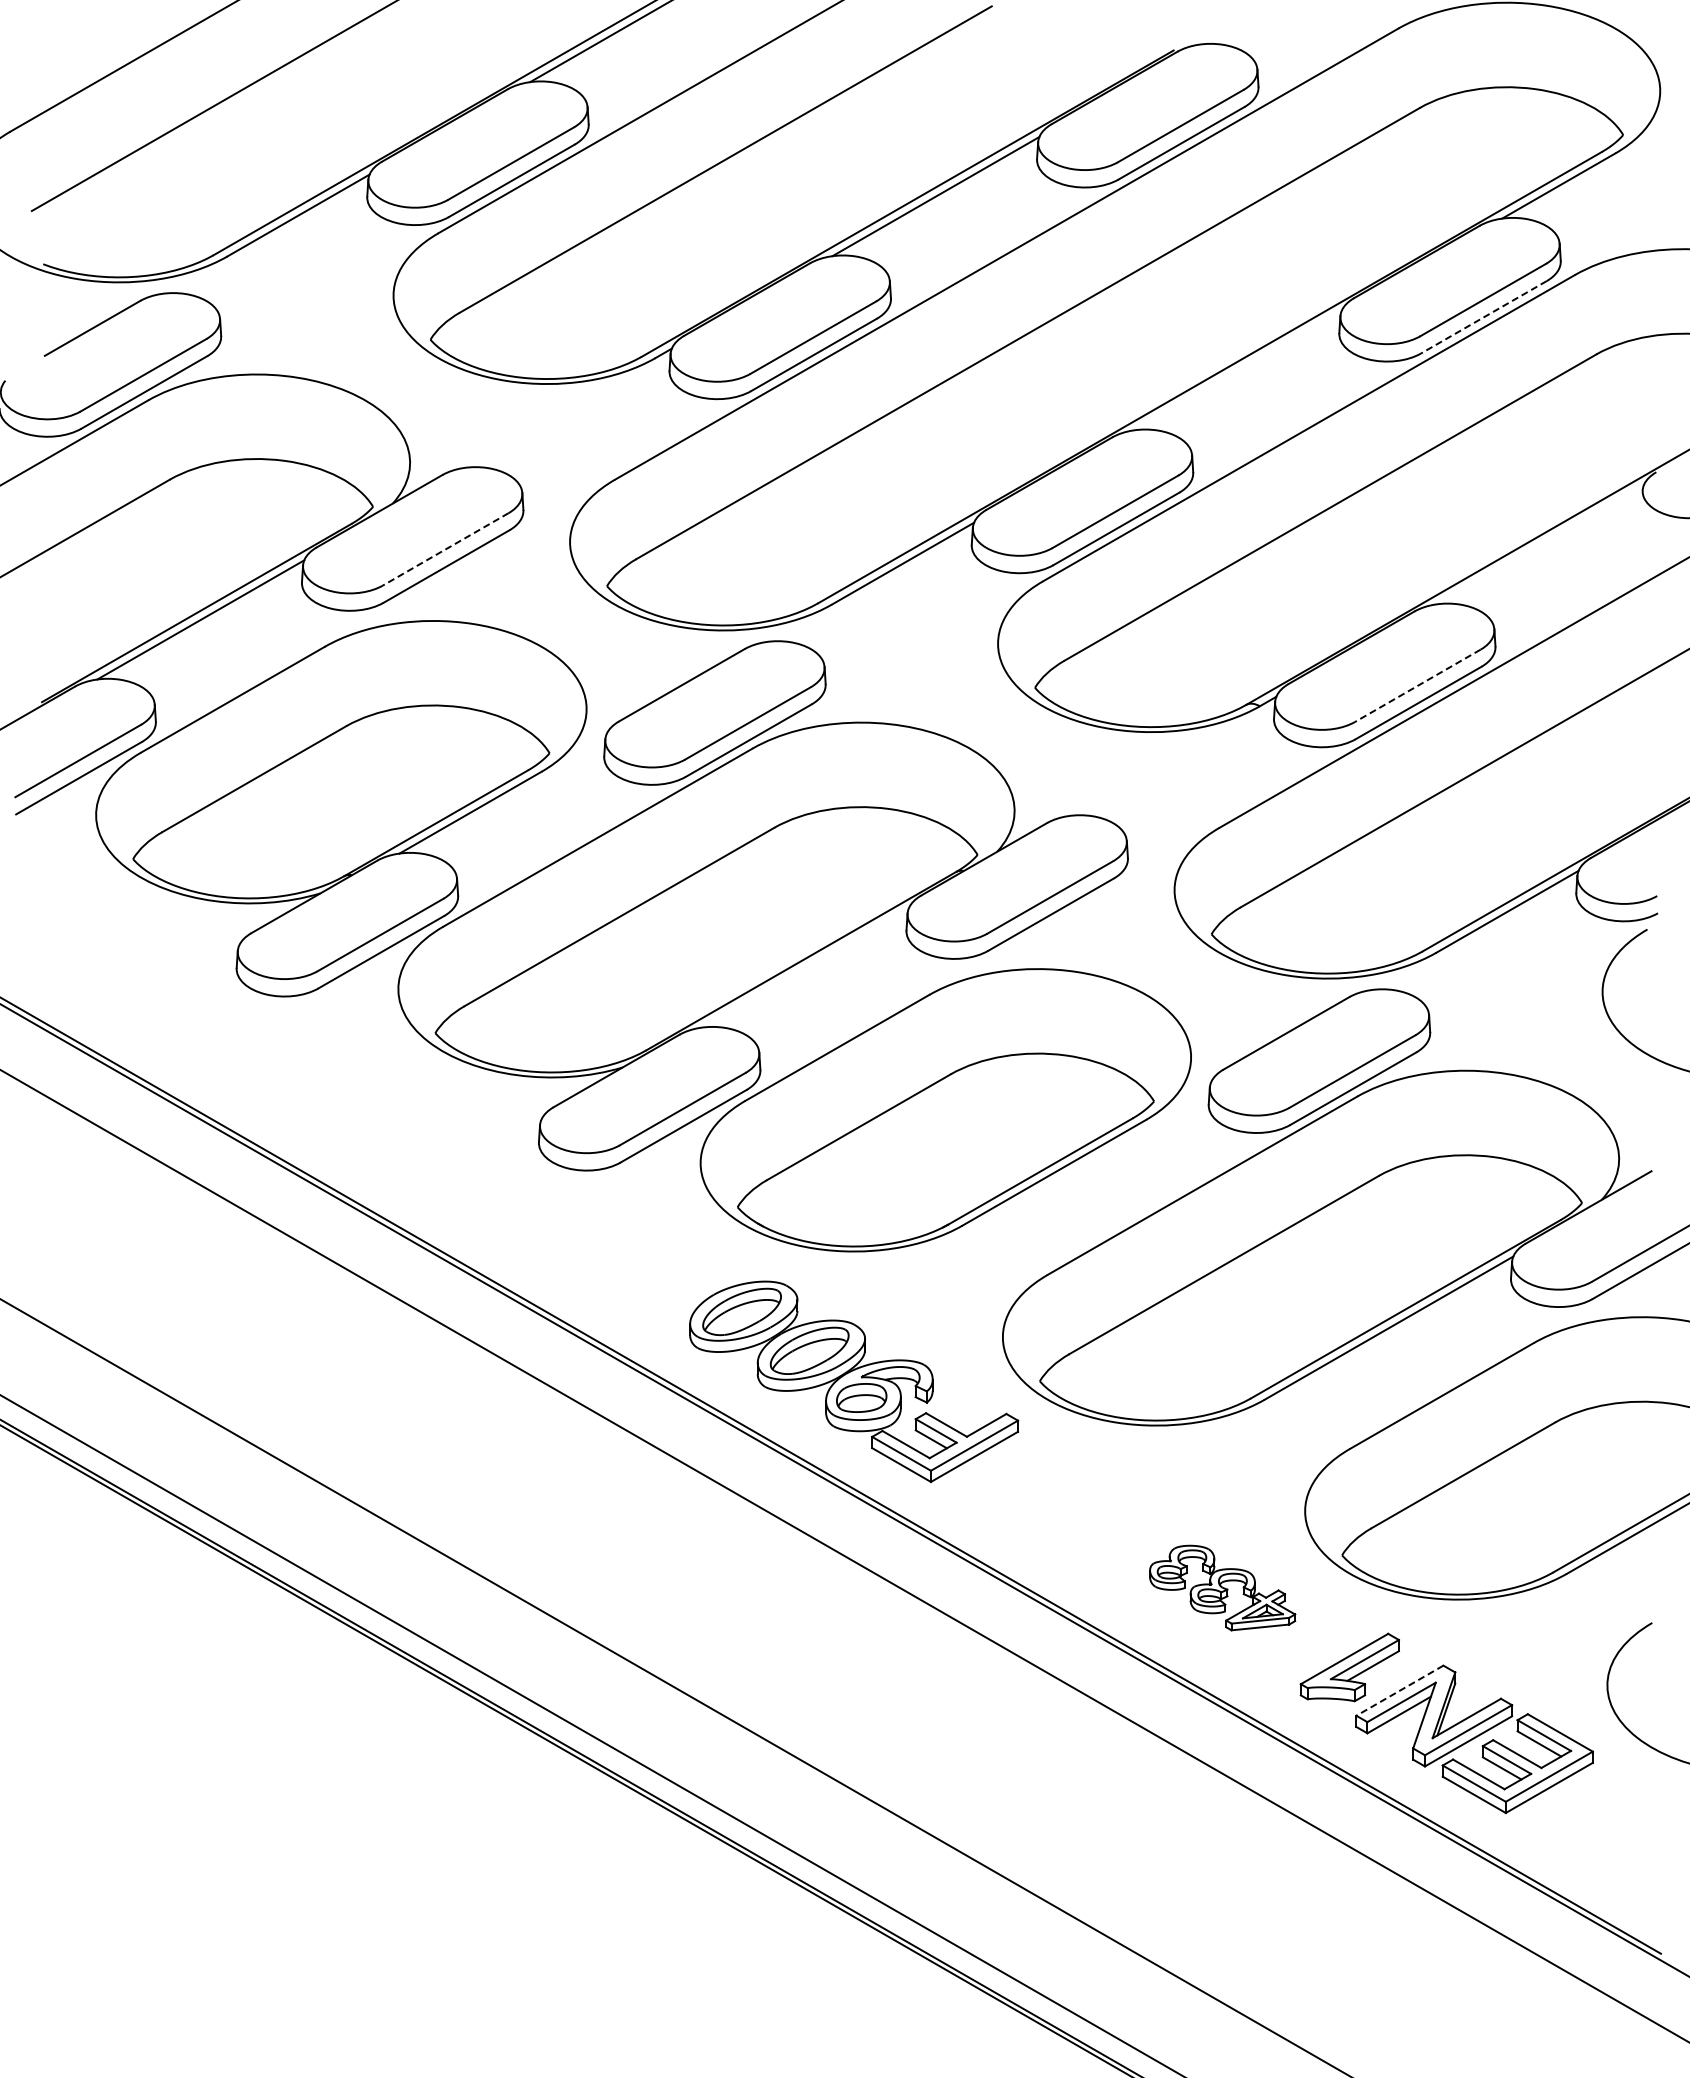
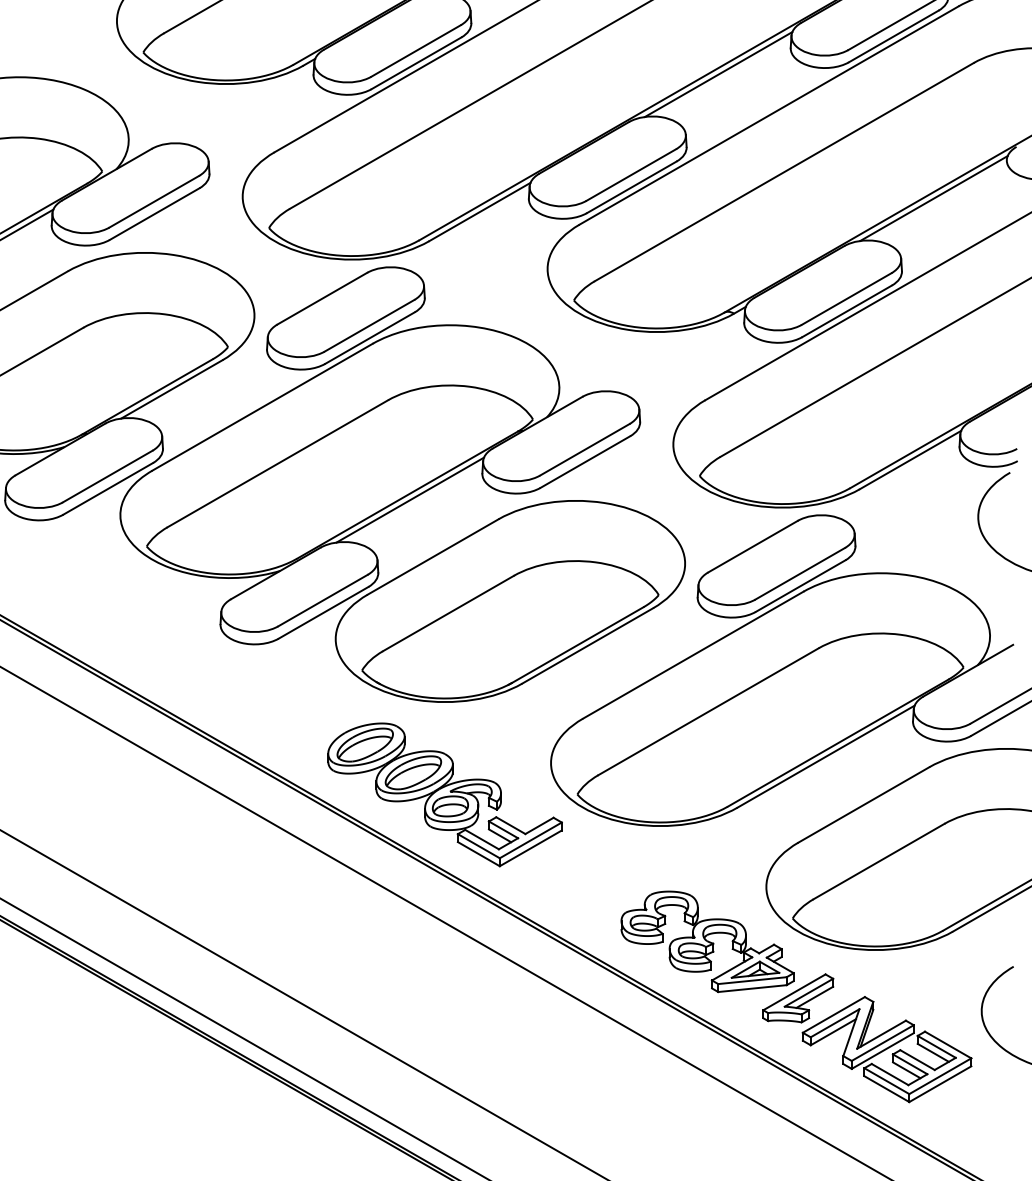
line: (1483, 317) -> (893, 36), dashed -> solid
line: (1237, 370) -> (718, 74), added
line: (1539, 544) -> (933, 198), added
line: (445, 549) -> (153, 201), dashed -> solid
line: (1417, 685) -> (846, 298), dashed -> solid
line: (804, 967) -> (409, 499), added
part: (1222, 1587) -> (707, 941), size x1.67
line: (1399, 1690) -> (833, 1014), dashed -> solid

